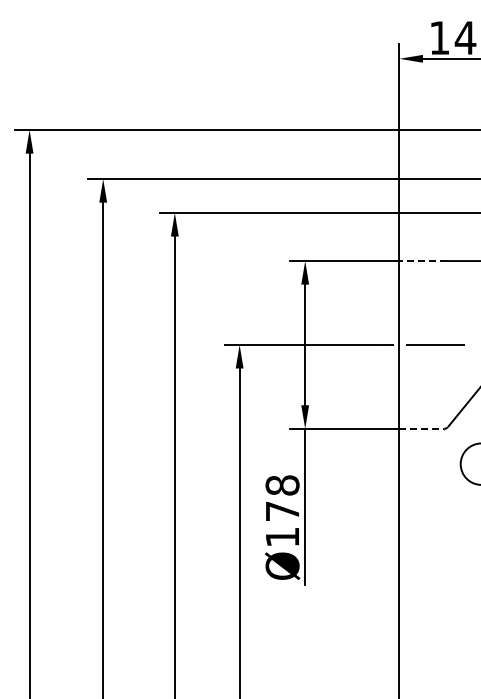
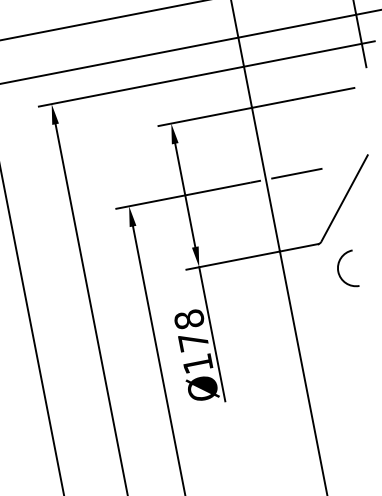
line: (423, 261) -> (272, 104), dashed -> solid
line: (422, 428) -> (299, 247), dashed -> solid

